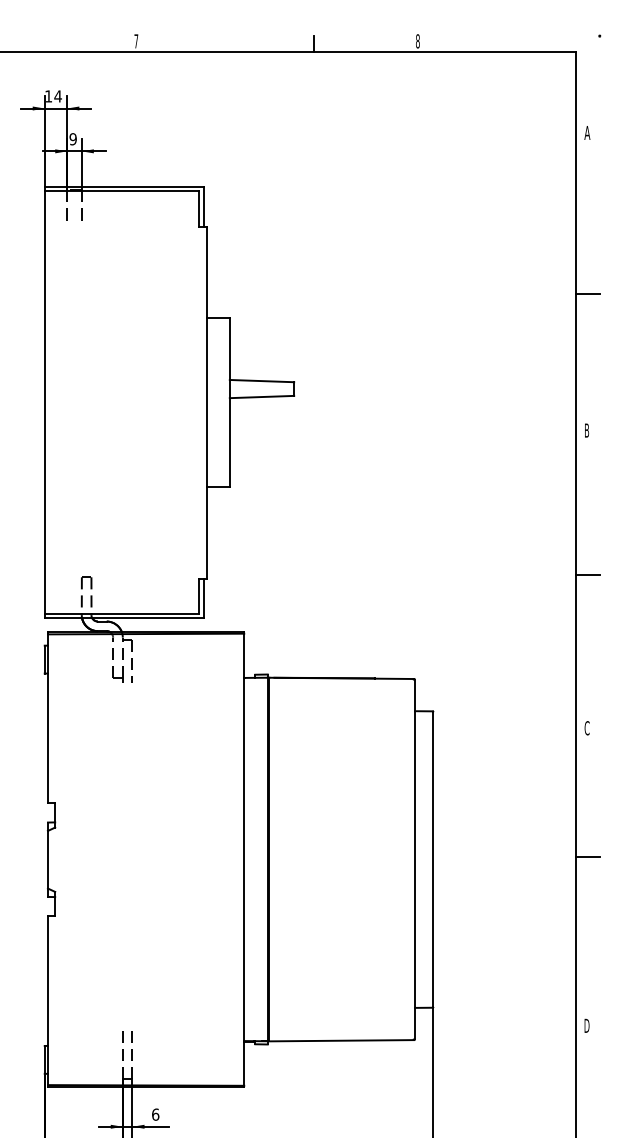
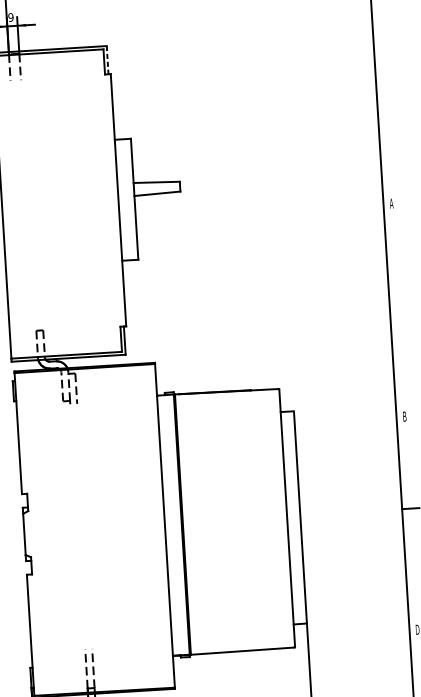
line: (204, 206) -> (107, 59), solid -> dashed
line: (587, 293) -> (385, 105), removed
text: (586, 430) -> (391, 203), B -> A
line: (587, 575) -> (398, 307), removed
text: (586, 728) -> (404, 416), C -> B

